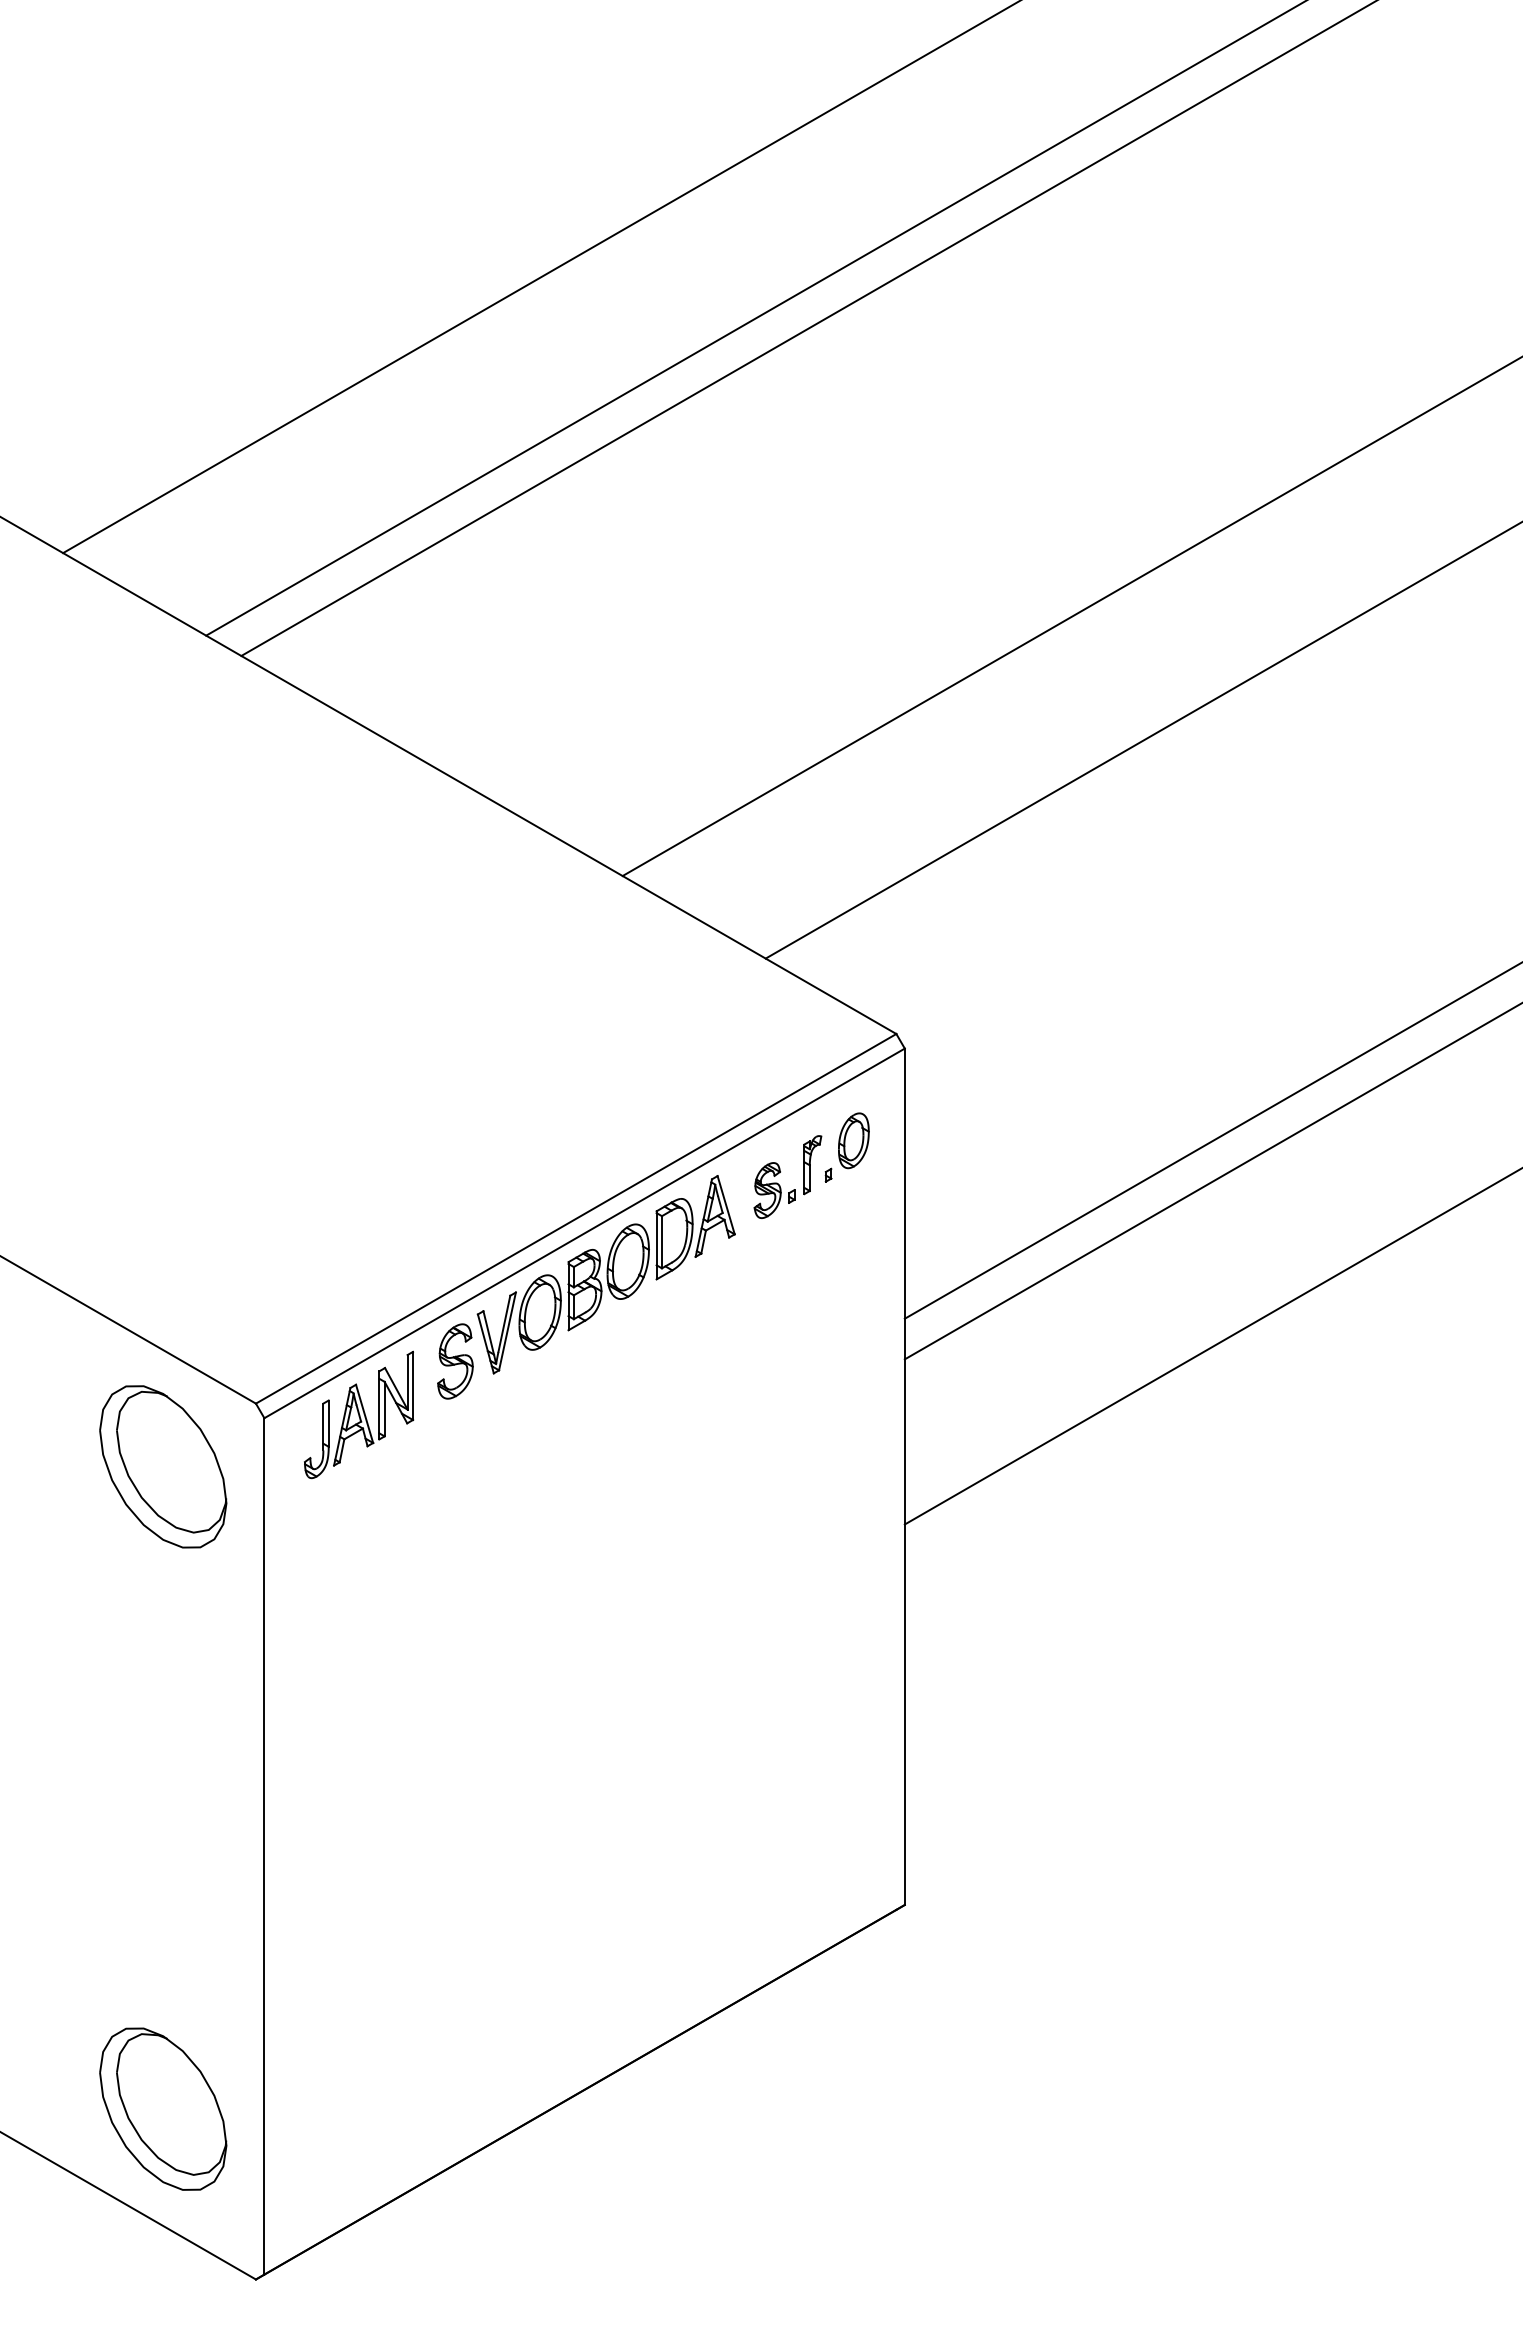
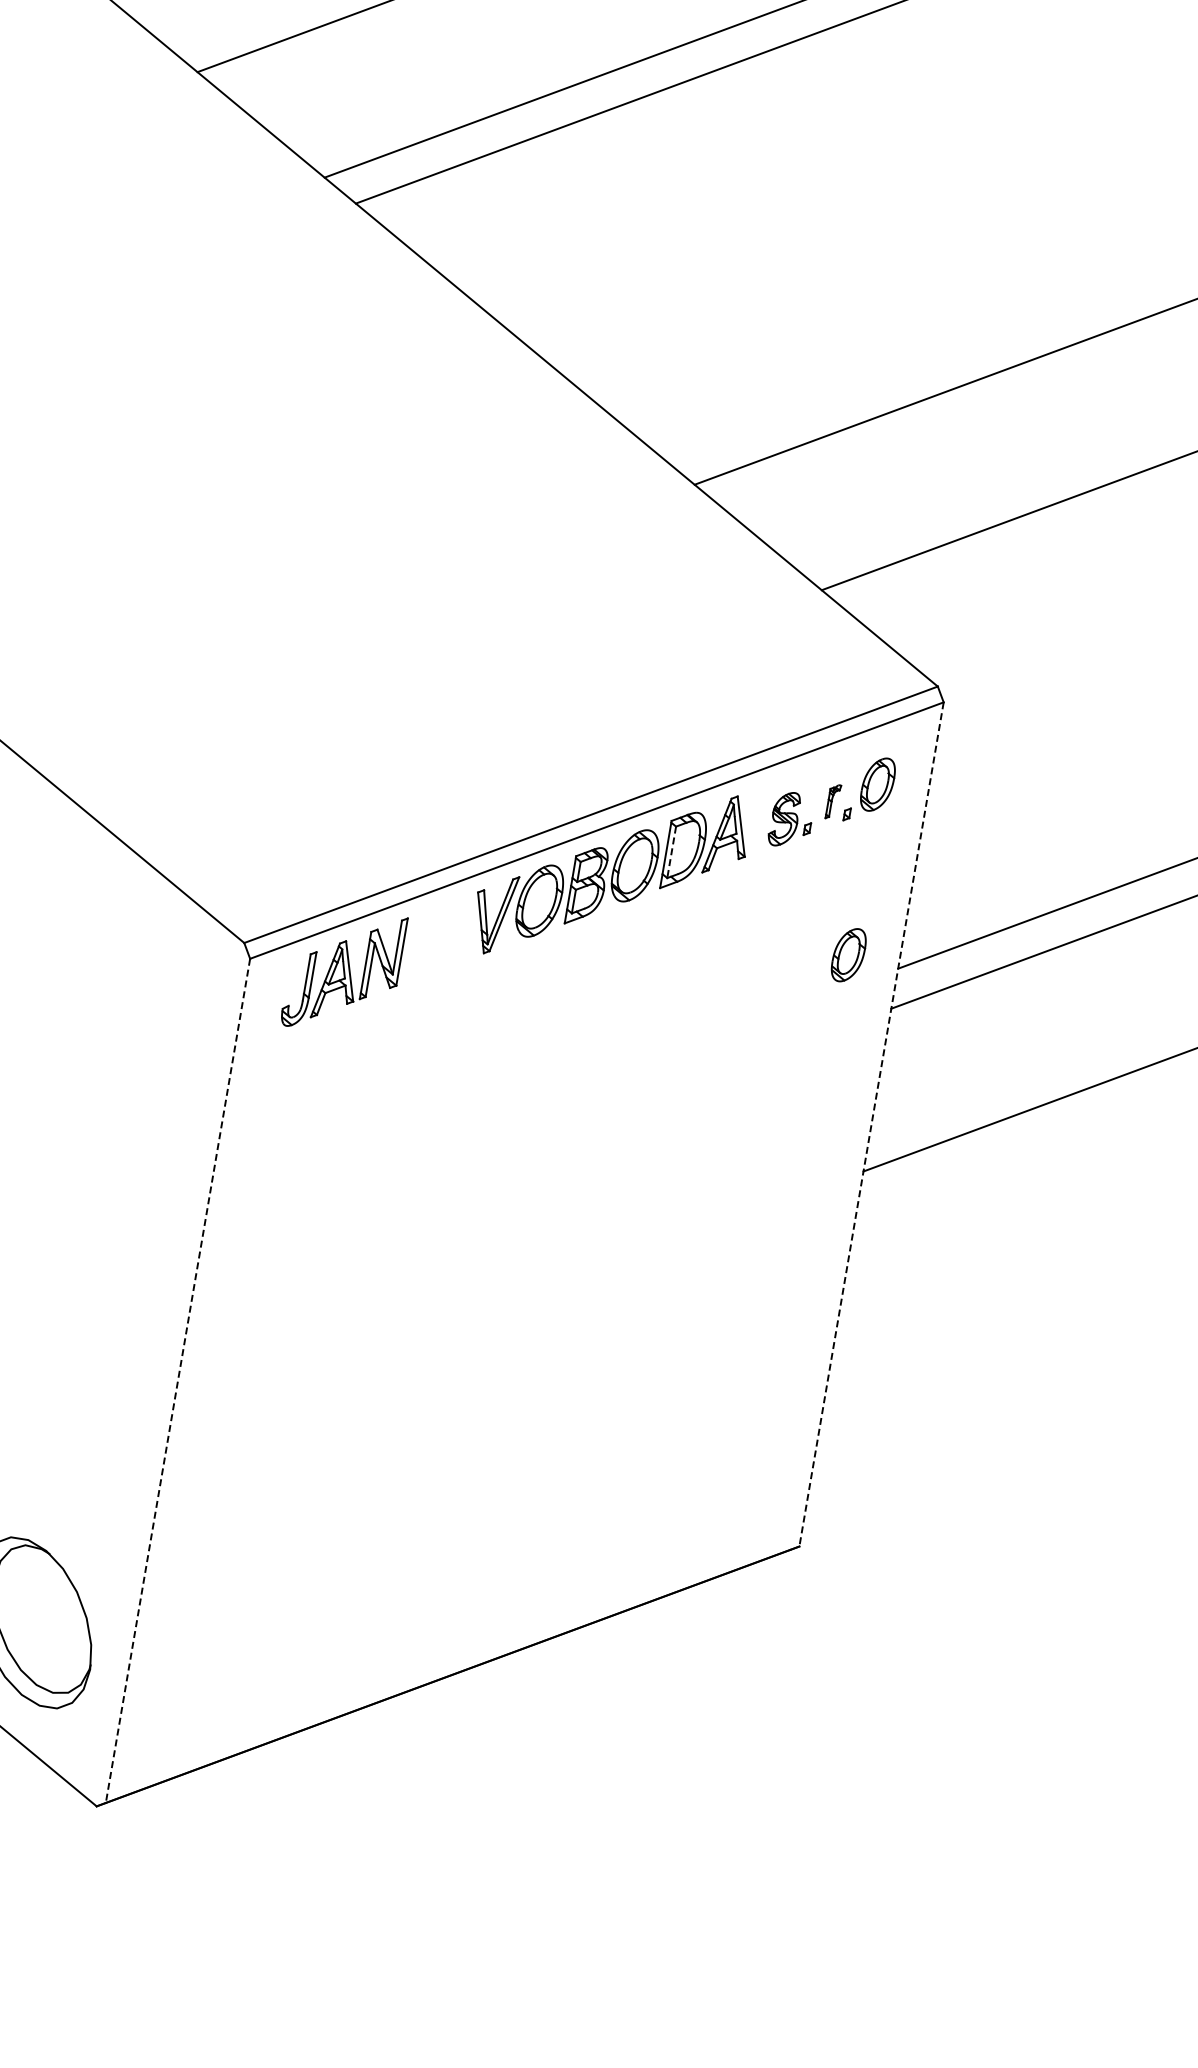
part: (812, 1165) -> (833, 802), size x0.6
line: (661, 1242) -> (671, 852), solid -> dashed
part: (853, 1313) -> (848, 954), added
part: (455, 1361) -> (448, 935), removed
part: (163, 1466) -> (142, 989), removed
line: (904, 1477) -> (871, 1125), solid -> dashed
line: (264, 1846) -> (178, 1380), solid -> dashed

